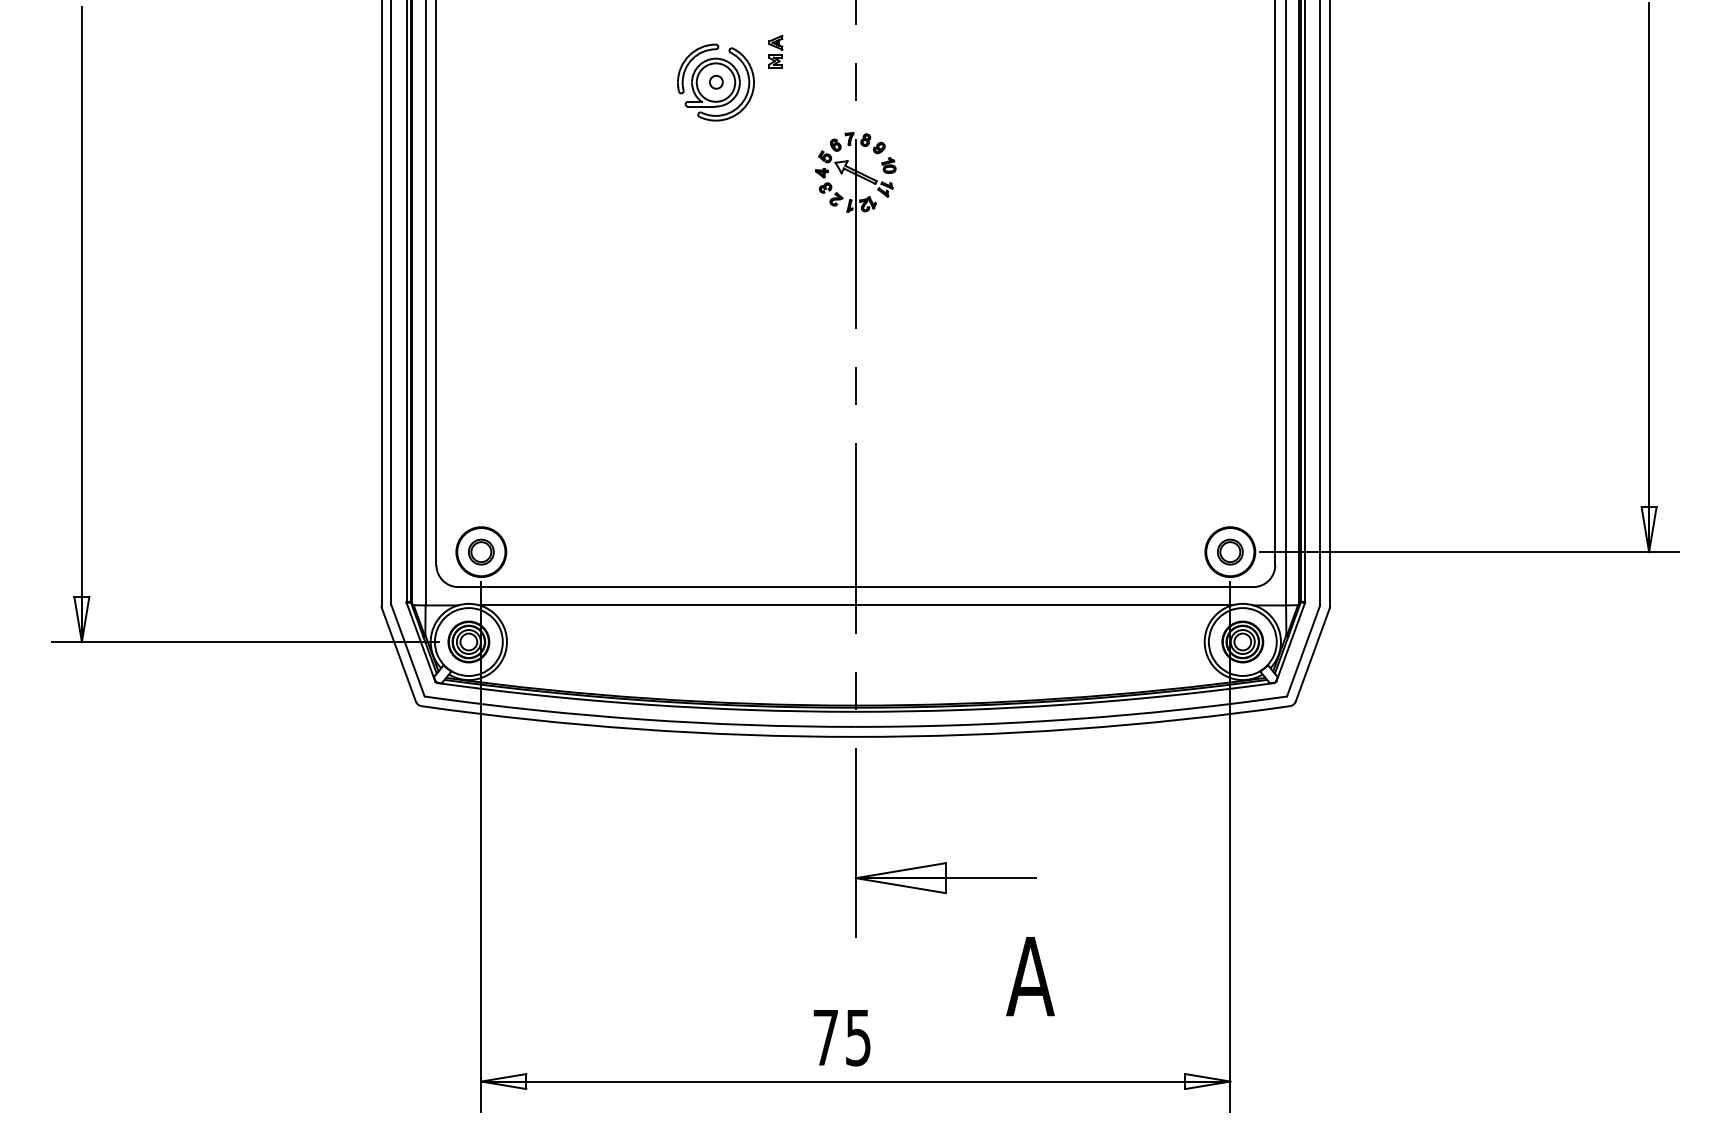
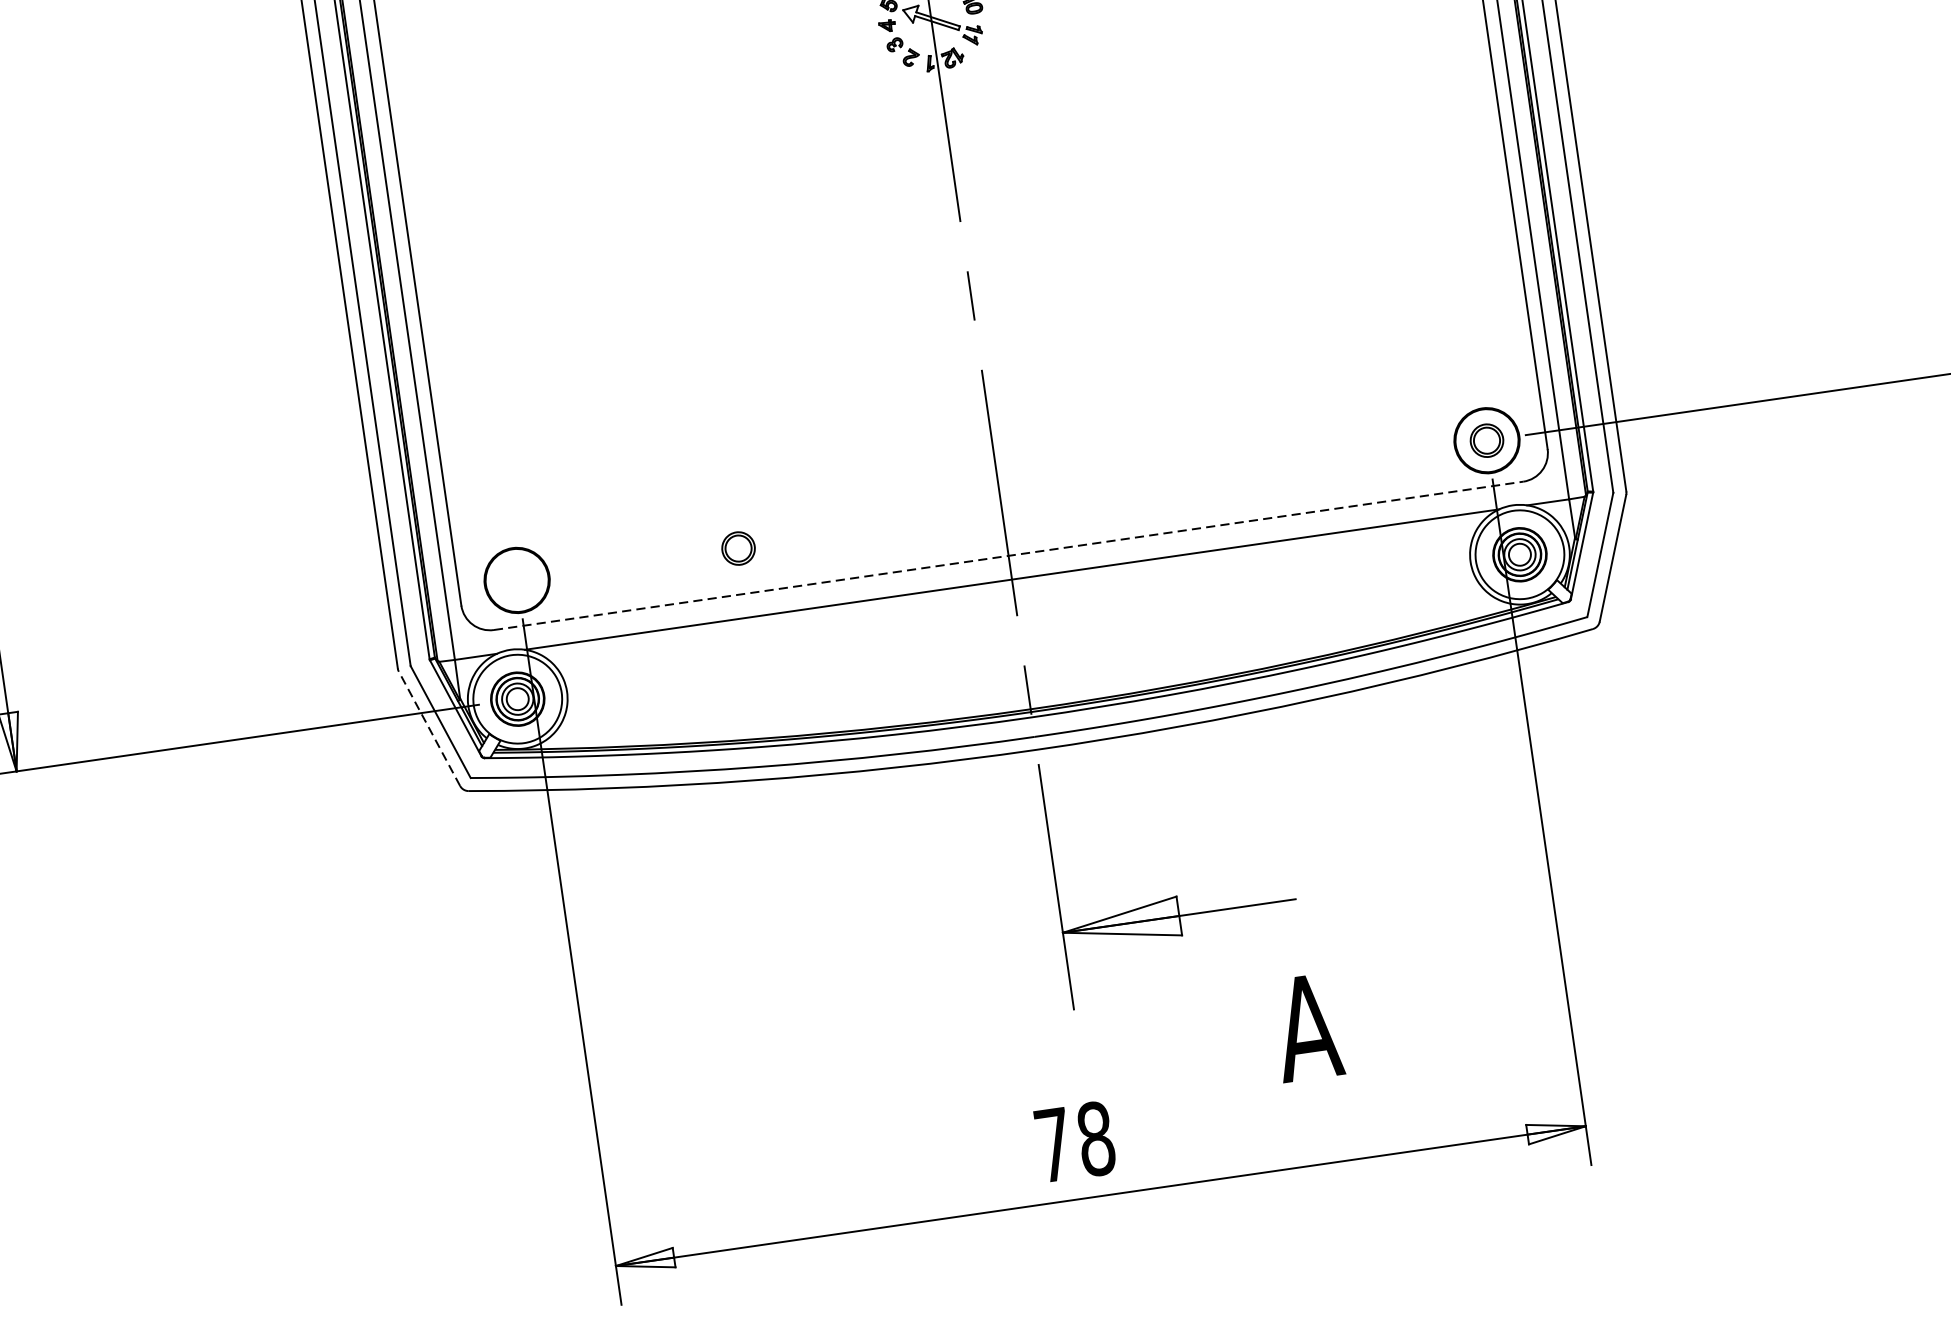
part: (481, 551) -> (738, 547), moved
line: (856, 587) -> (1009, 556), solid -> dashed
line: (398, 654) -> (428, 728), solid -> dashed
text: (858, 1037) -> (1096, 1138), 75 -> 78

